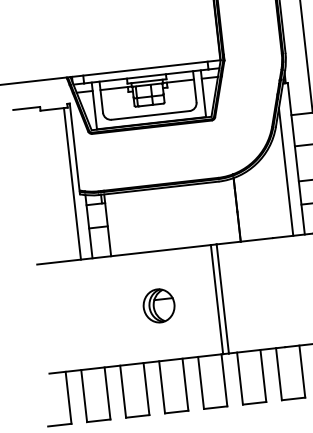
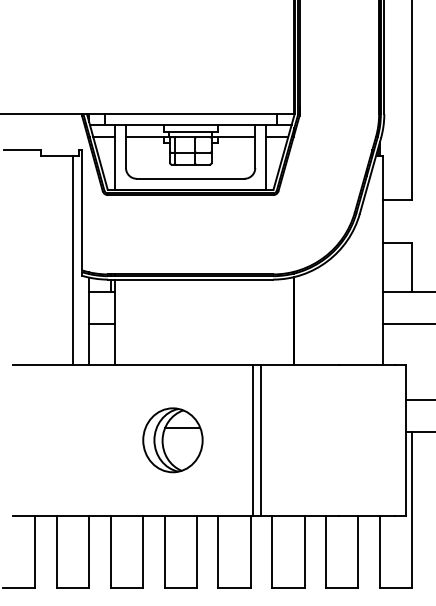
line: (285, 171) -> (366, 276), removed
part: (158, 305) -> (172, 439), size x1.4

